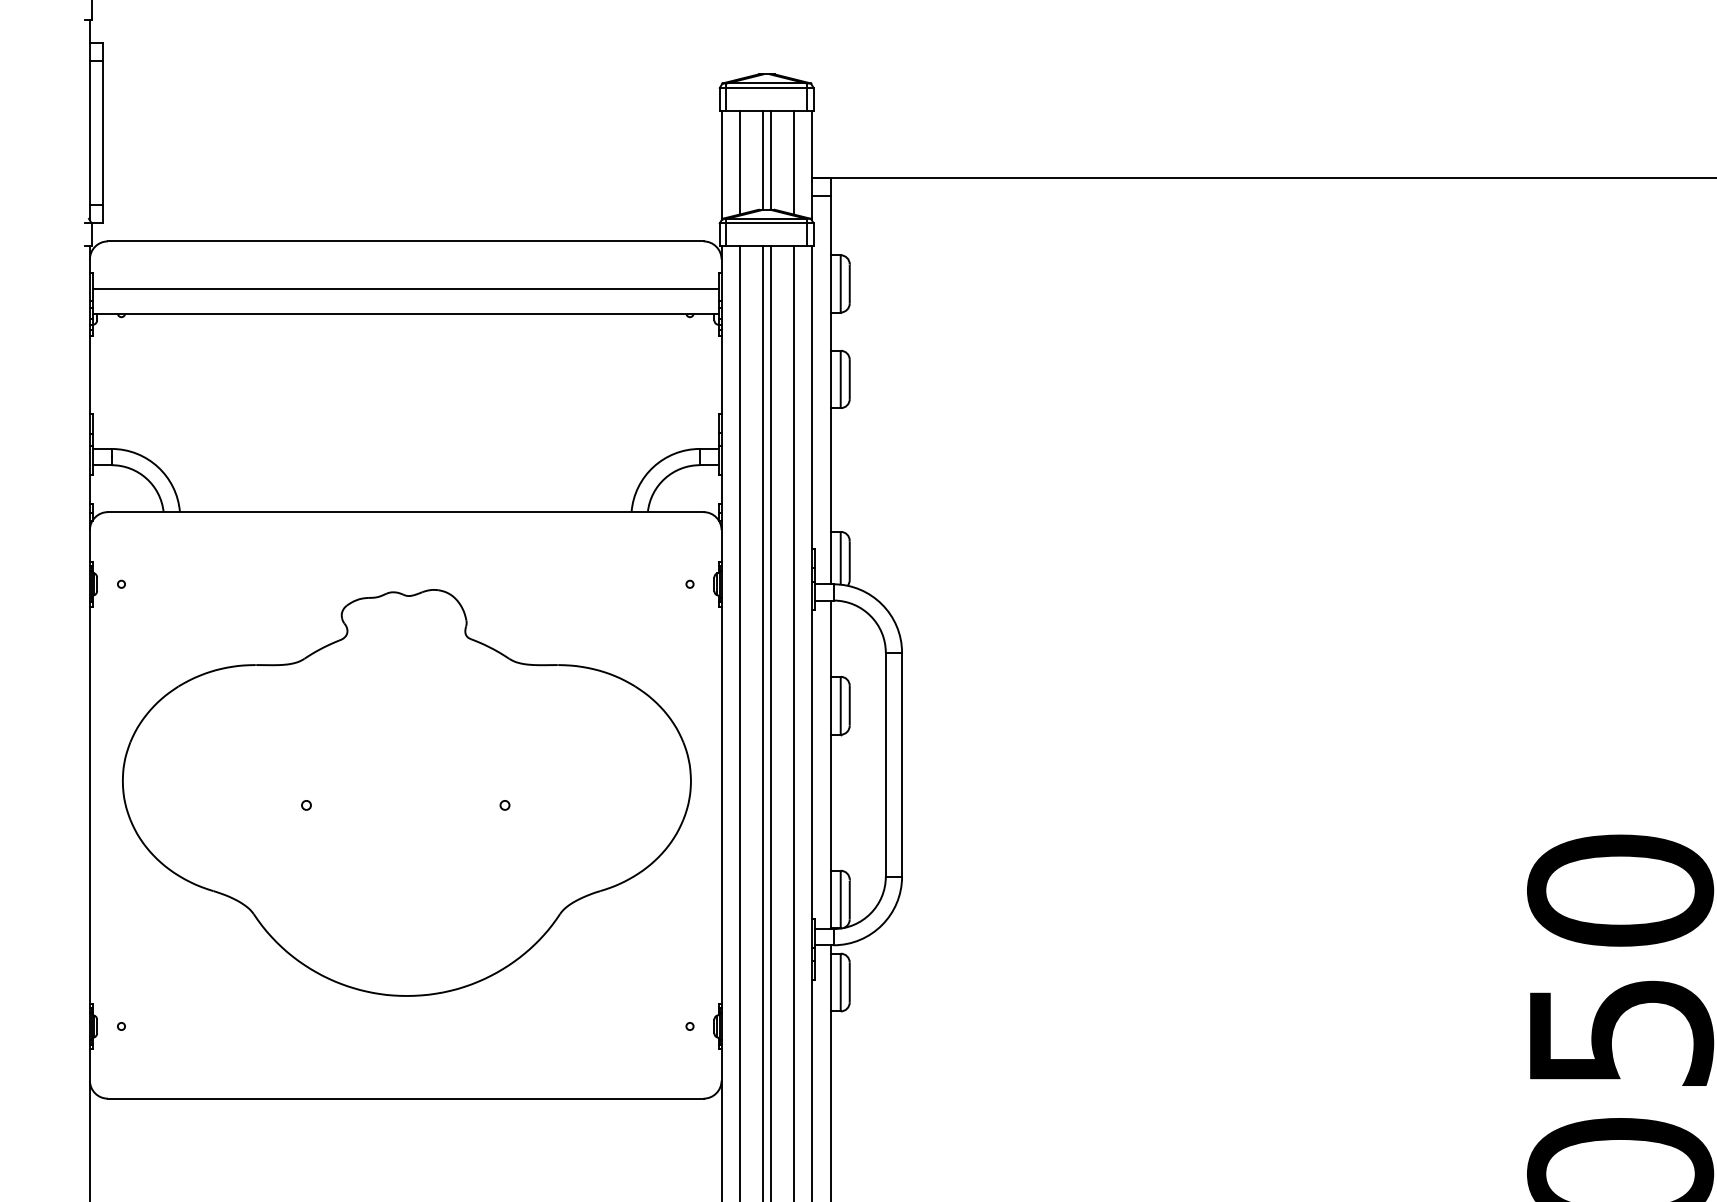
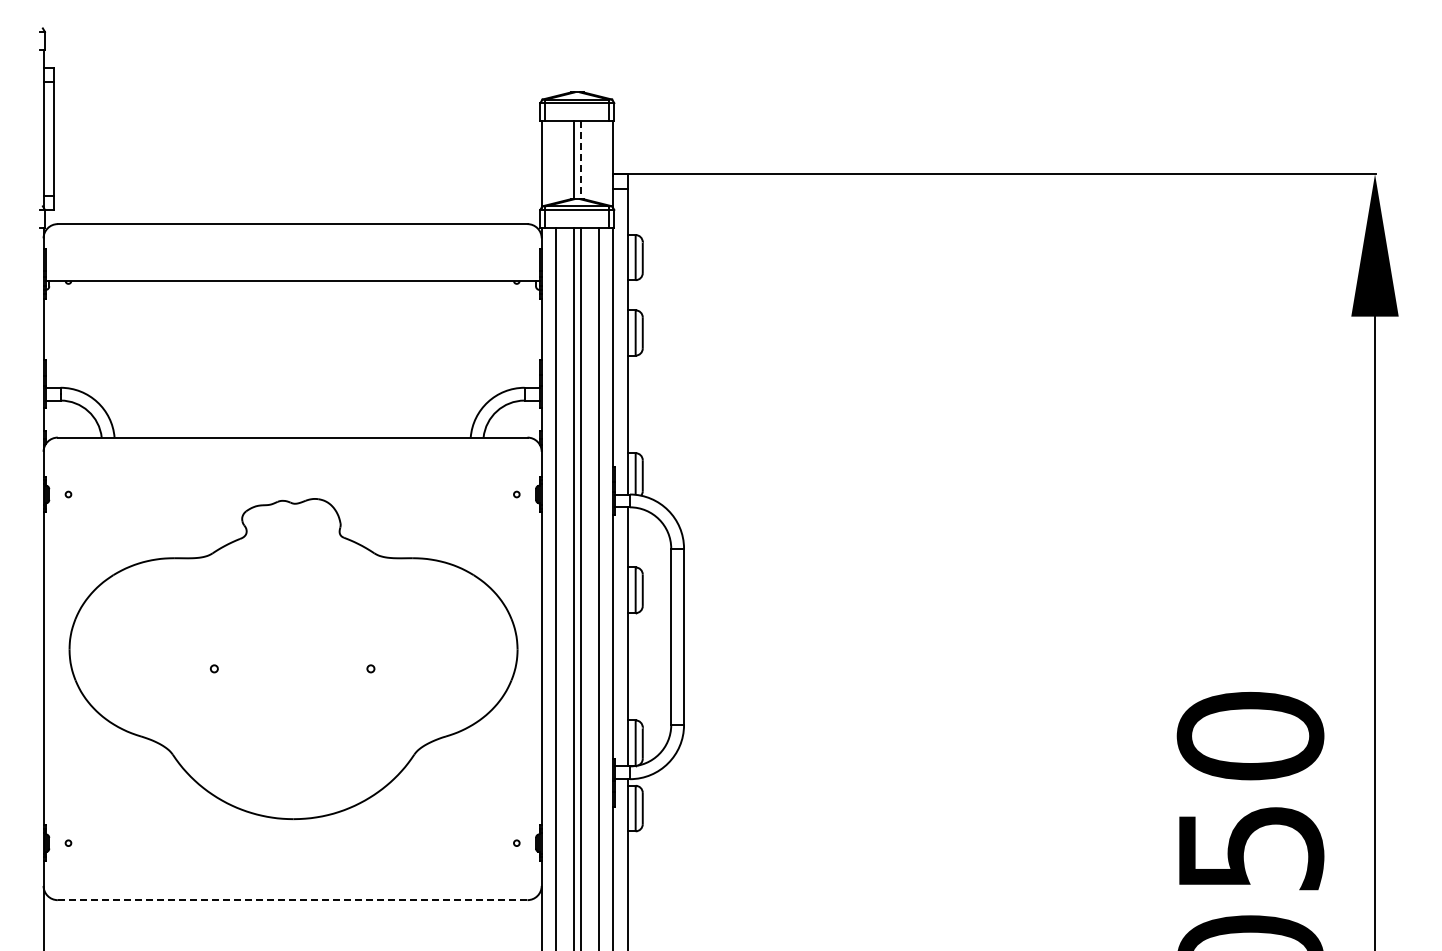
line: (770, 160) -> (580, 160), solid -> dashed
line: (739, 161) -> (555, 161), removed
line: (793, 161) -> (598, 161), removed
line: (405, 288) -> (292, 261), removed
line: (405, 1099) -> (292, 900), solid -> dashed

